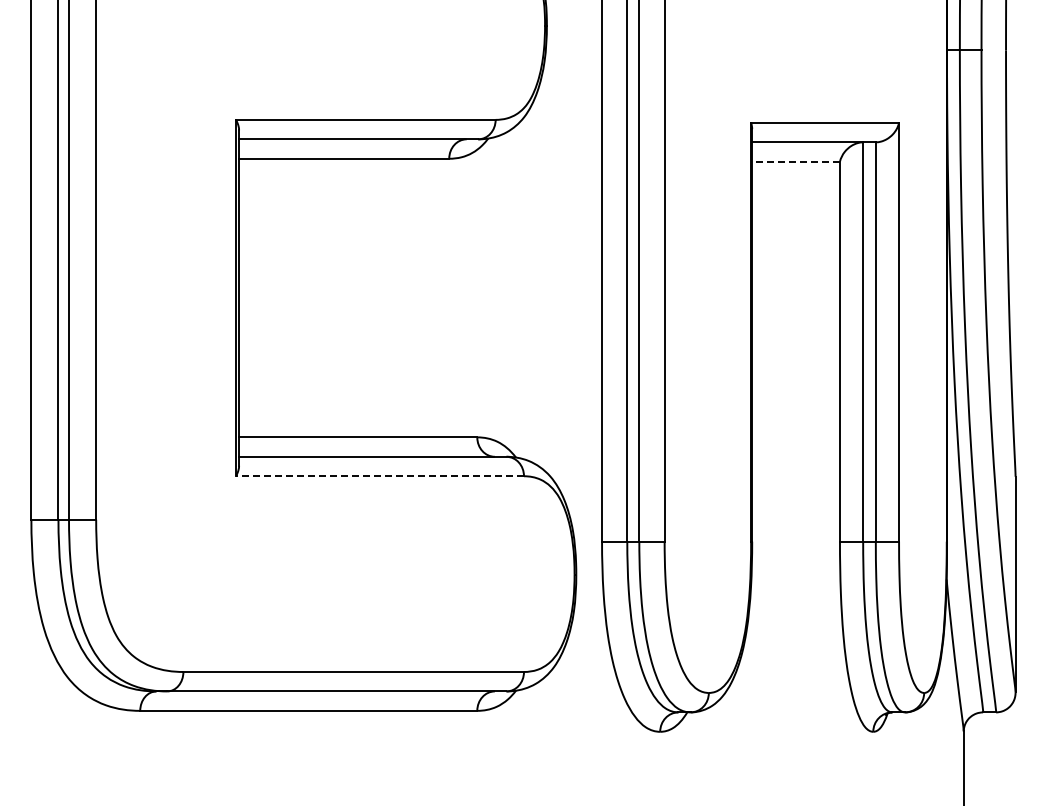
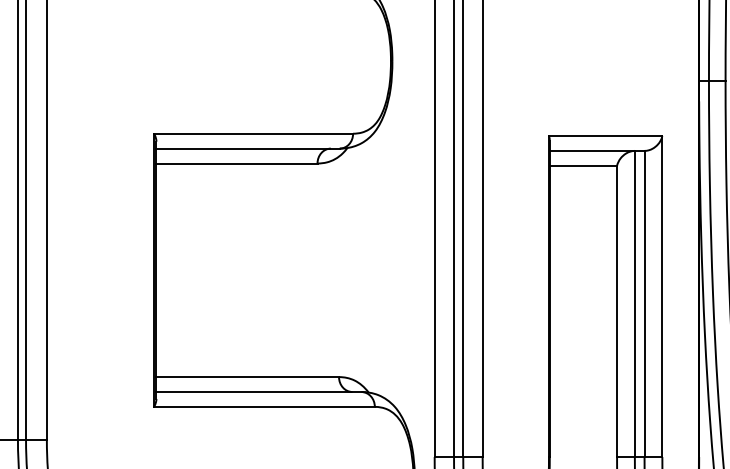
line: (796, 161) -> (583, 165), dashed -> solid
line: (380, 476) -> (264, 407), dashed -> solid

